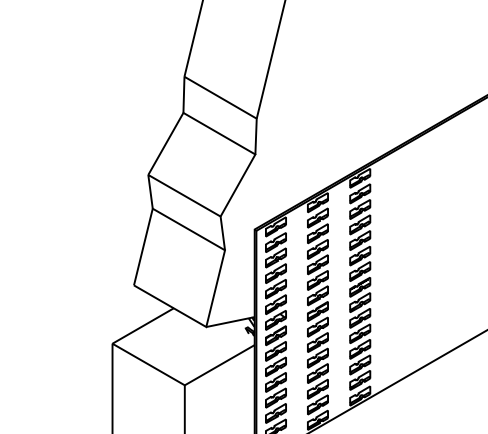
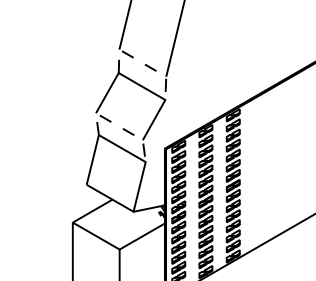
line: (221, 98) -> (143, 63), solid -> dashed
line: (184, 195) -> (119, 126), solid -> dashed

